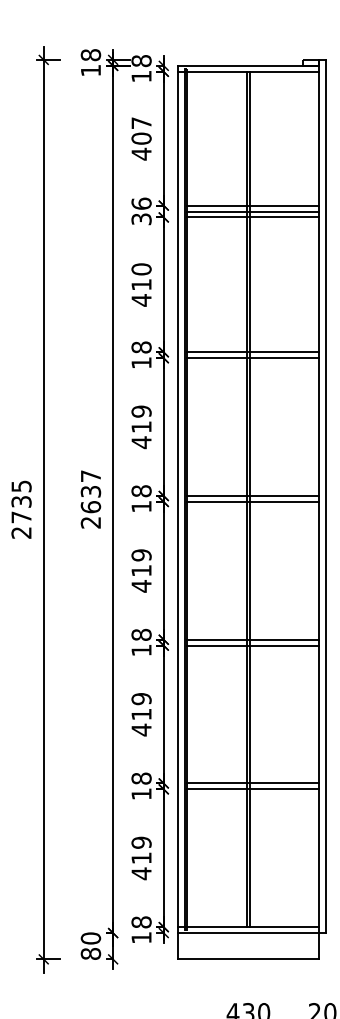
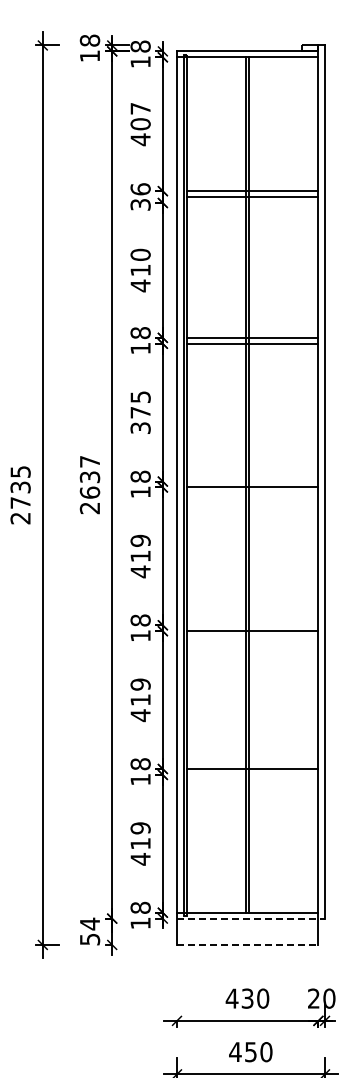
line: (253, 217) -> (252, 203), removed
text: (141, 426) -> (140, 412), 419 -> 375
line: (253, 495) -> (252, 481), removed
line: (253, 639) -> (252, 625), removed
line: (253, 788) -> (252, 774), removed
line: (252, 932) -> (251, 918), solid -> dashed
text: (90, 945) -> (89, 931), 80 -> 54
line: (248, 958) -> (247, 944), solid -> dashed

